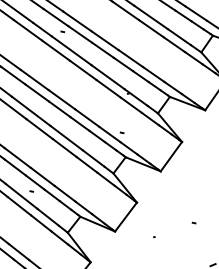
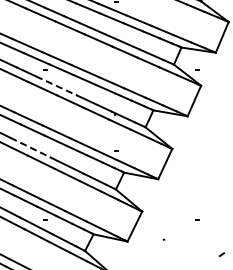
line: (71, 50) -> (56, 85), solid -> dashed
line: (32, 111) -> (31, 147), solid -> dashed

